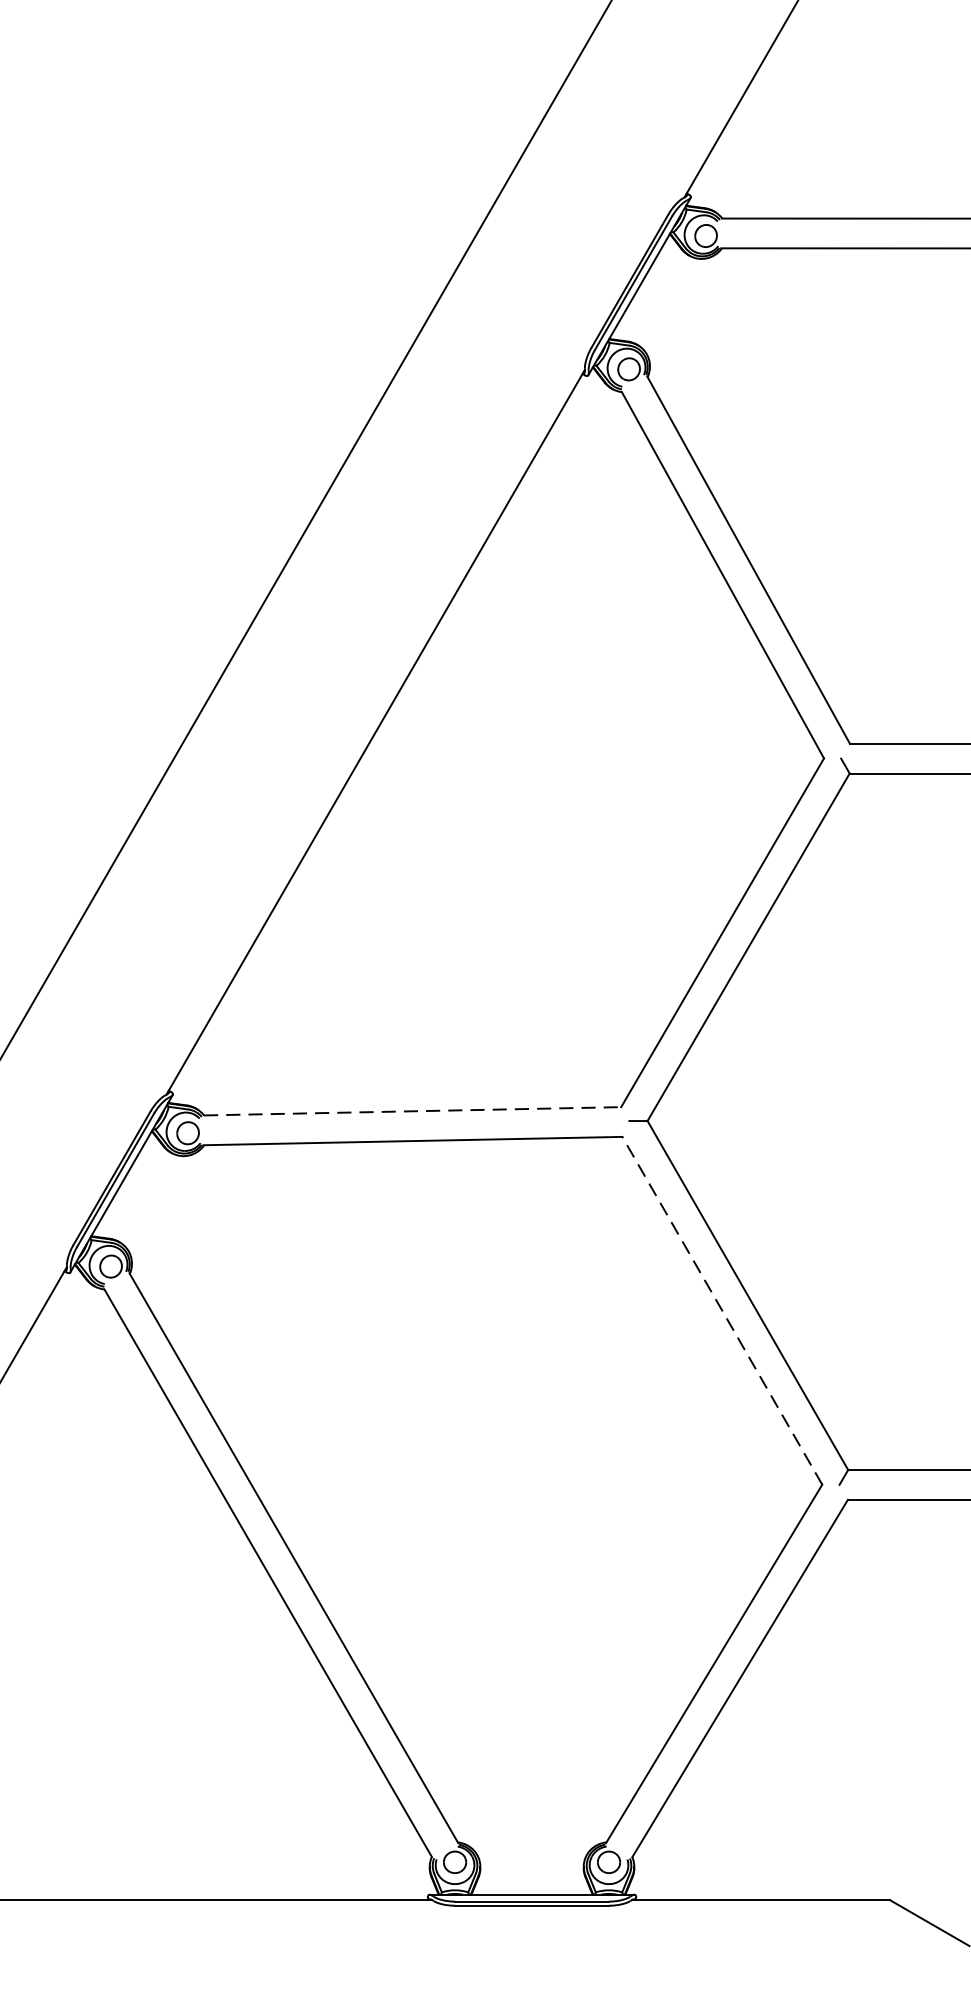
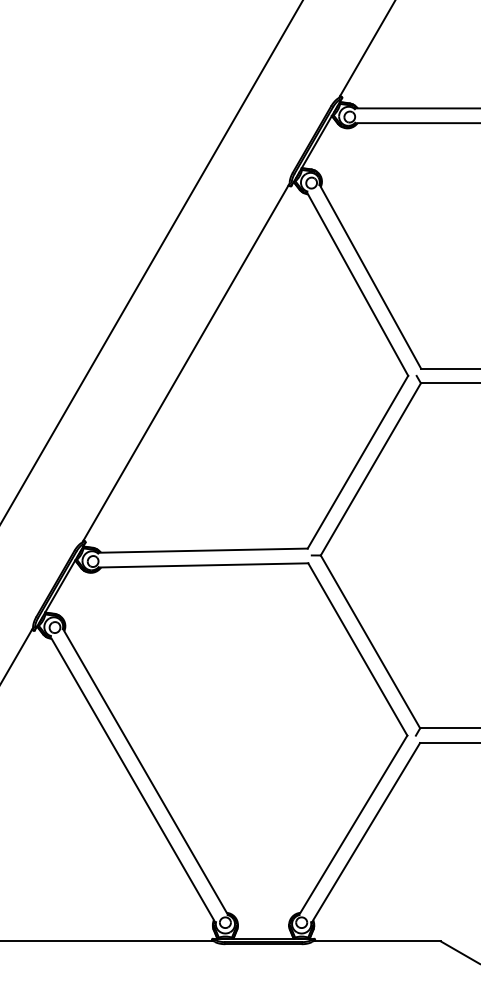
line: (412, 1110) -> (204, 550), dashed -> solid
line: (721, 1310) -> (357, 649), dashed -> solid

